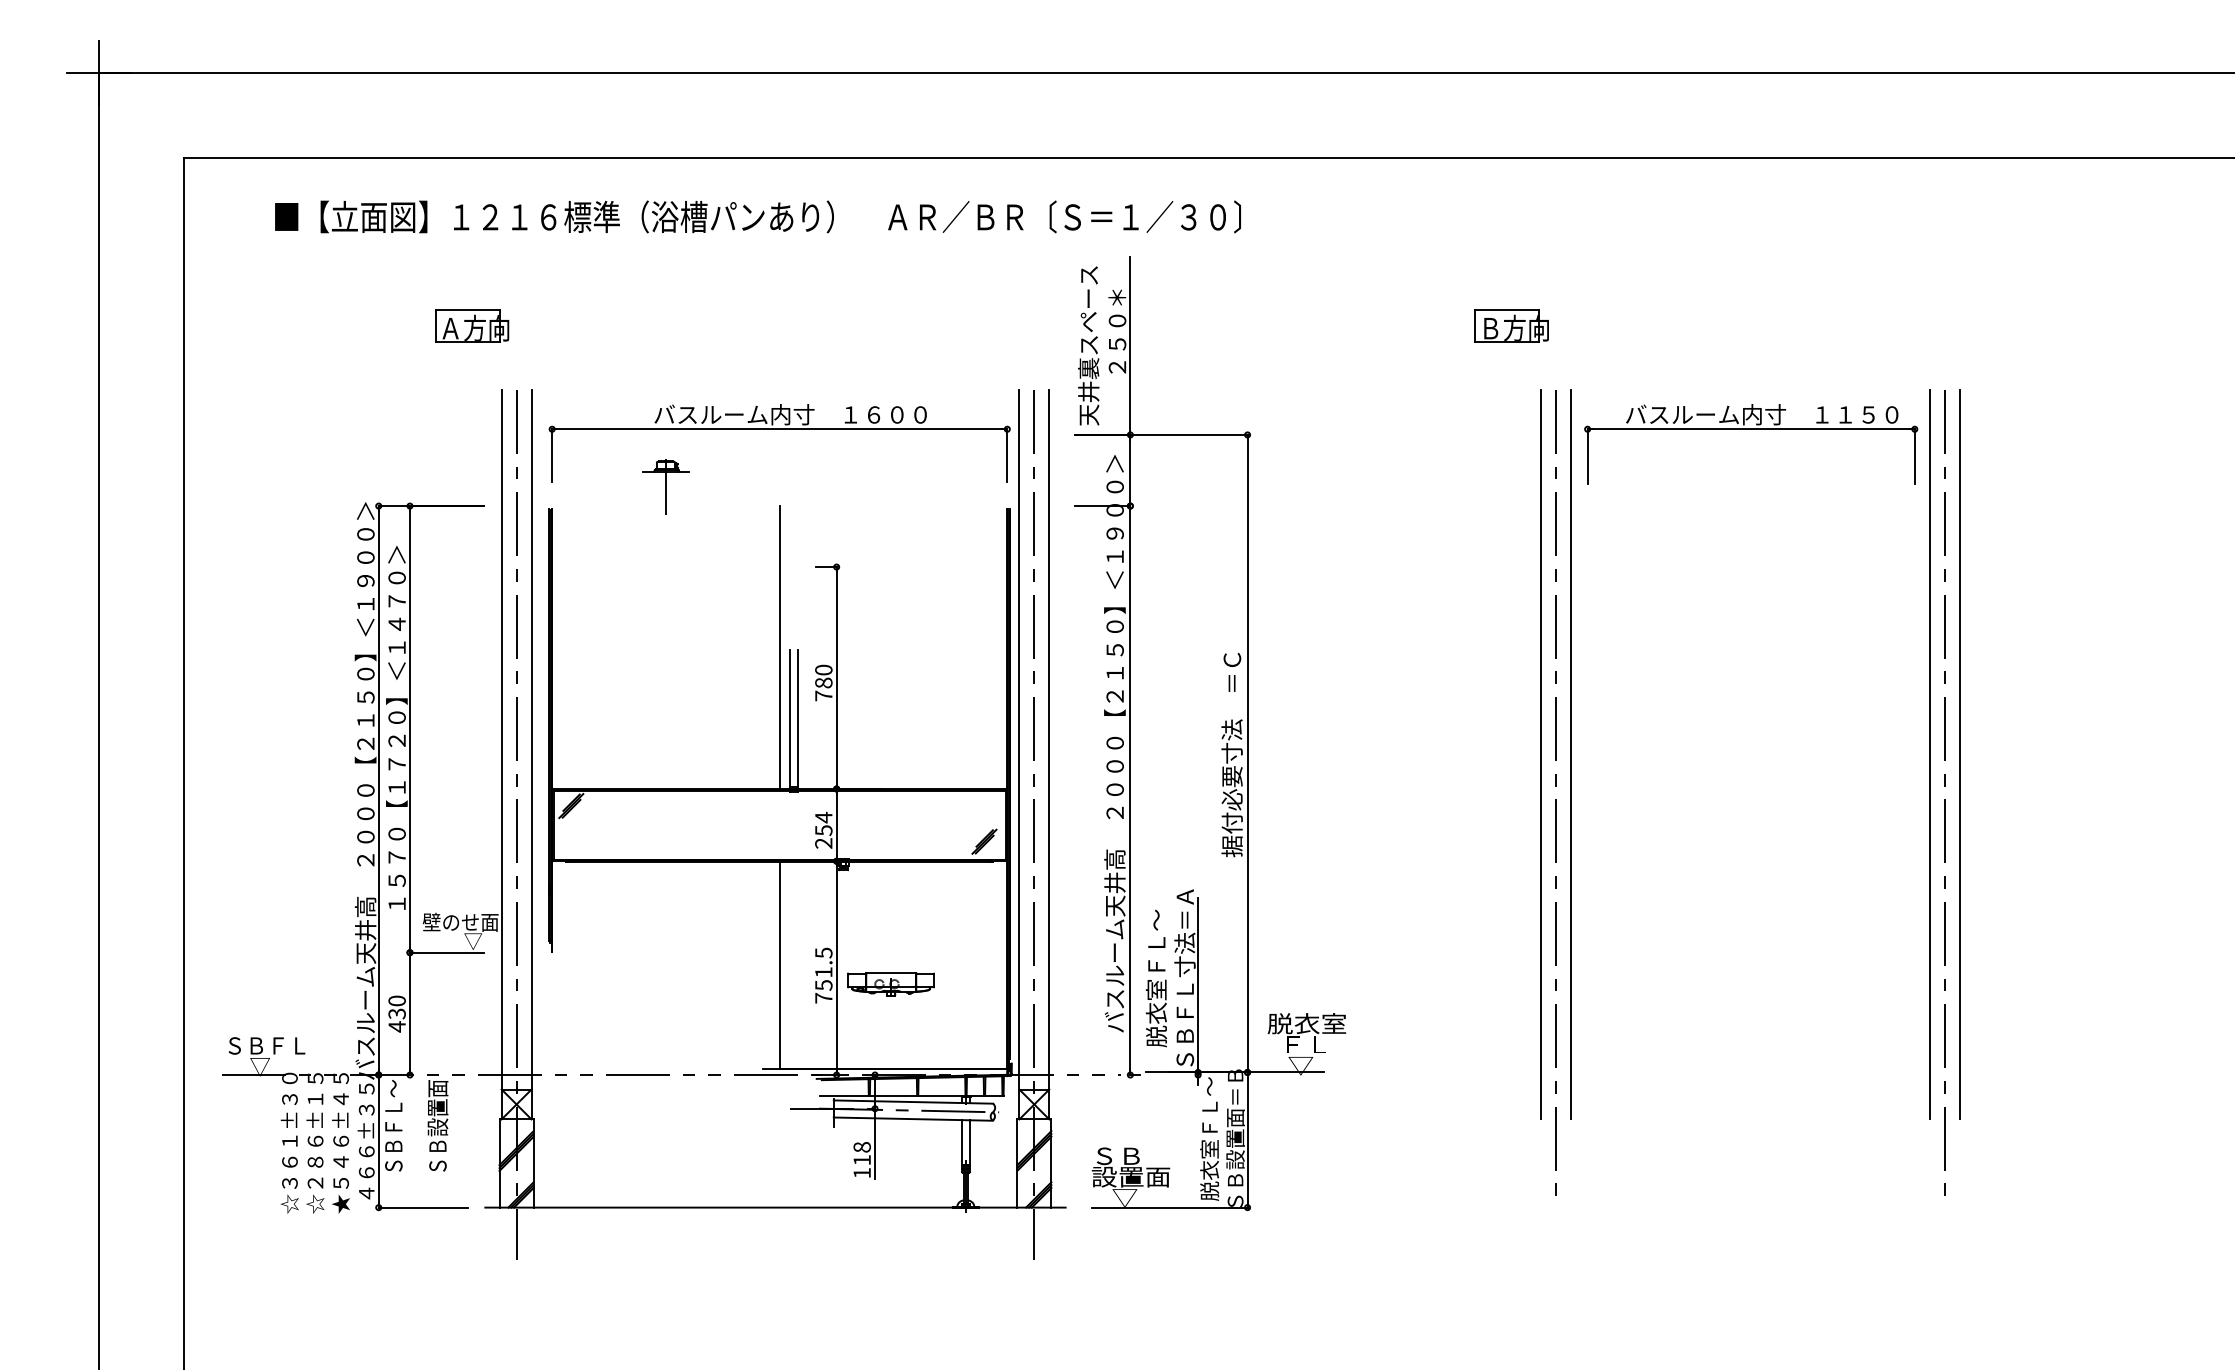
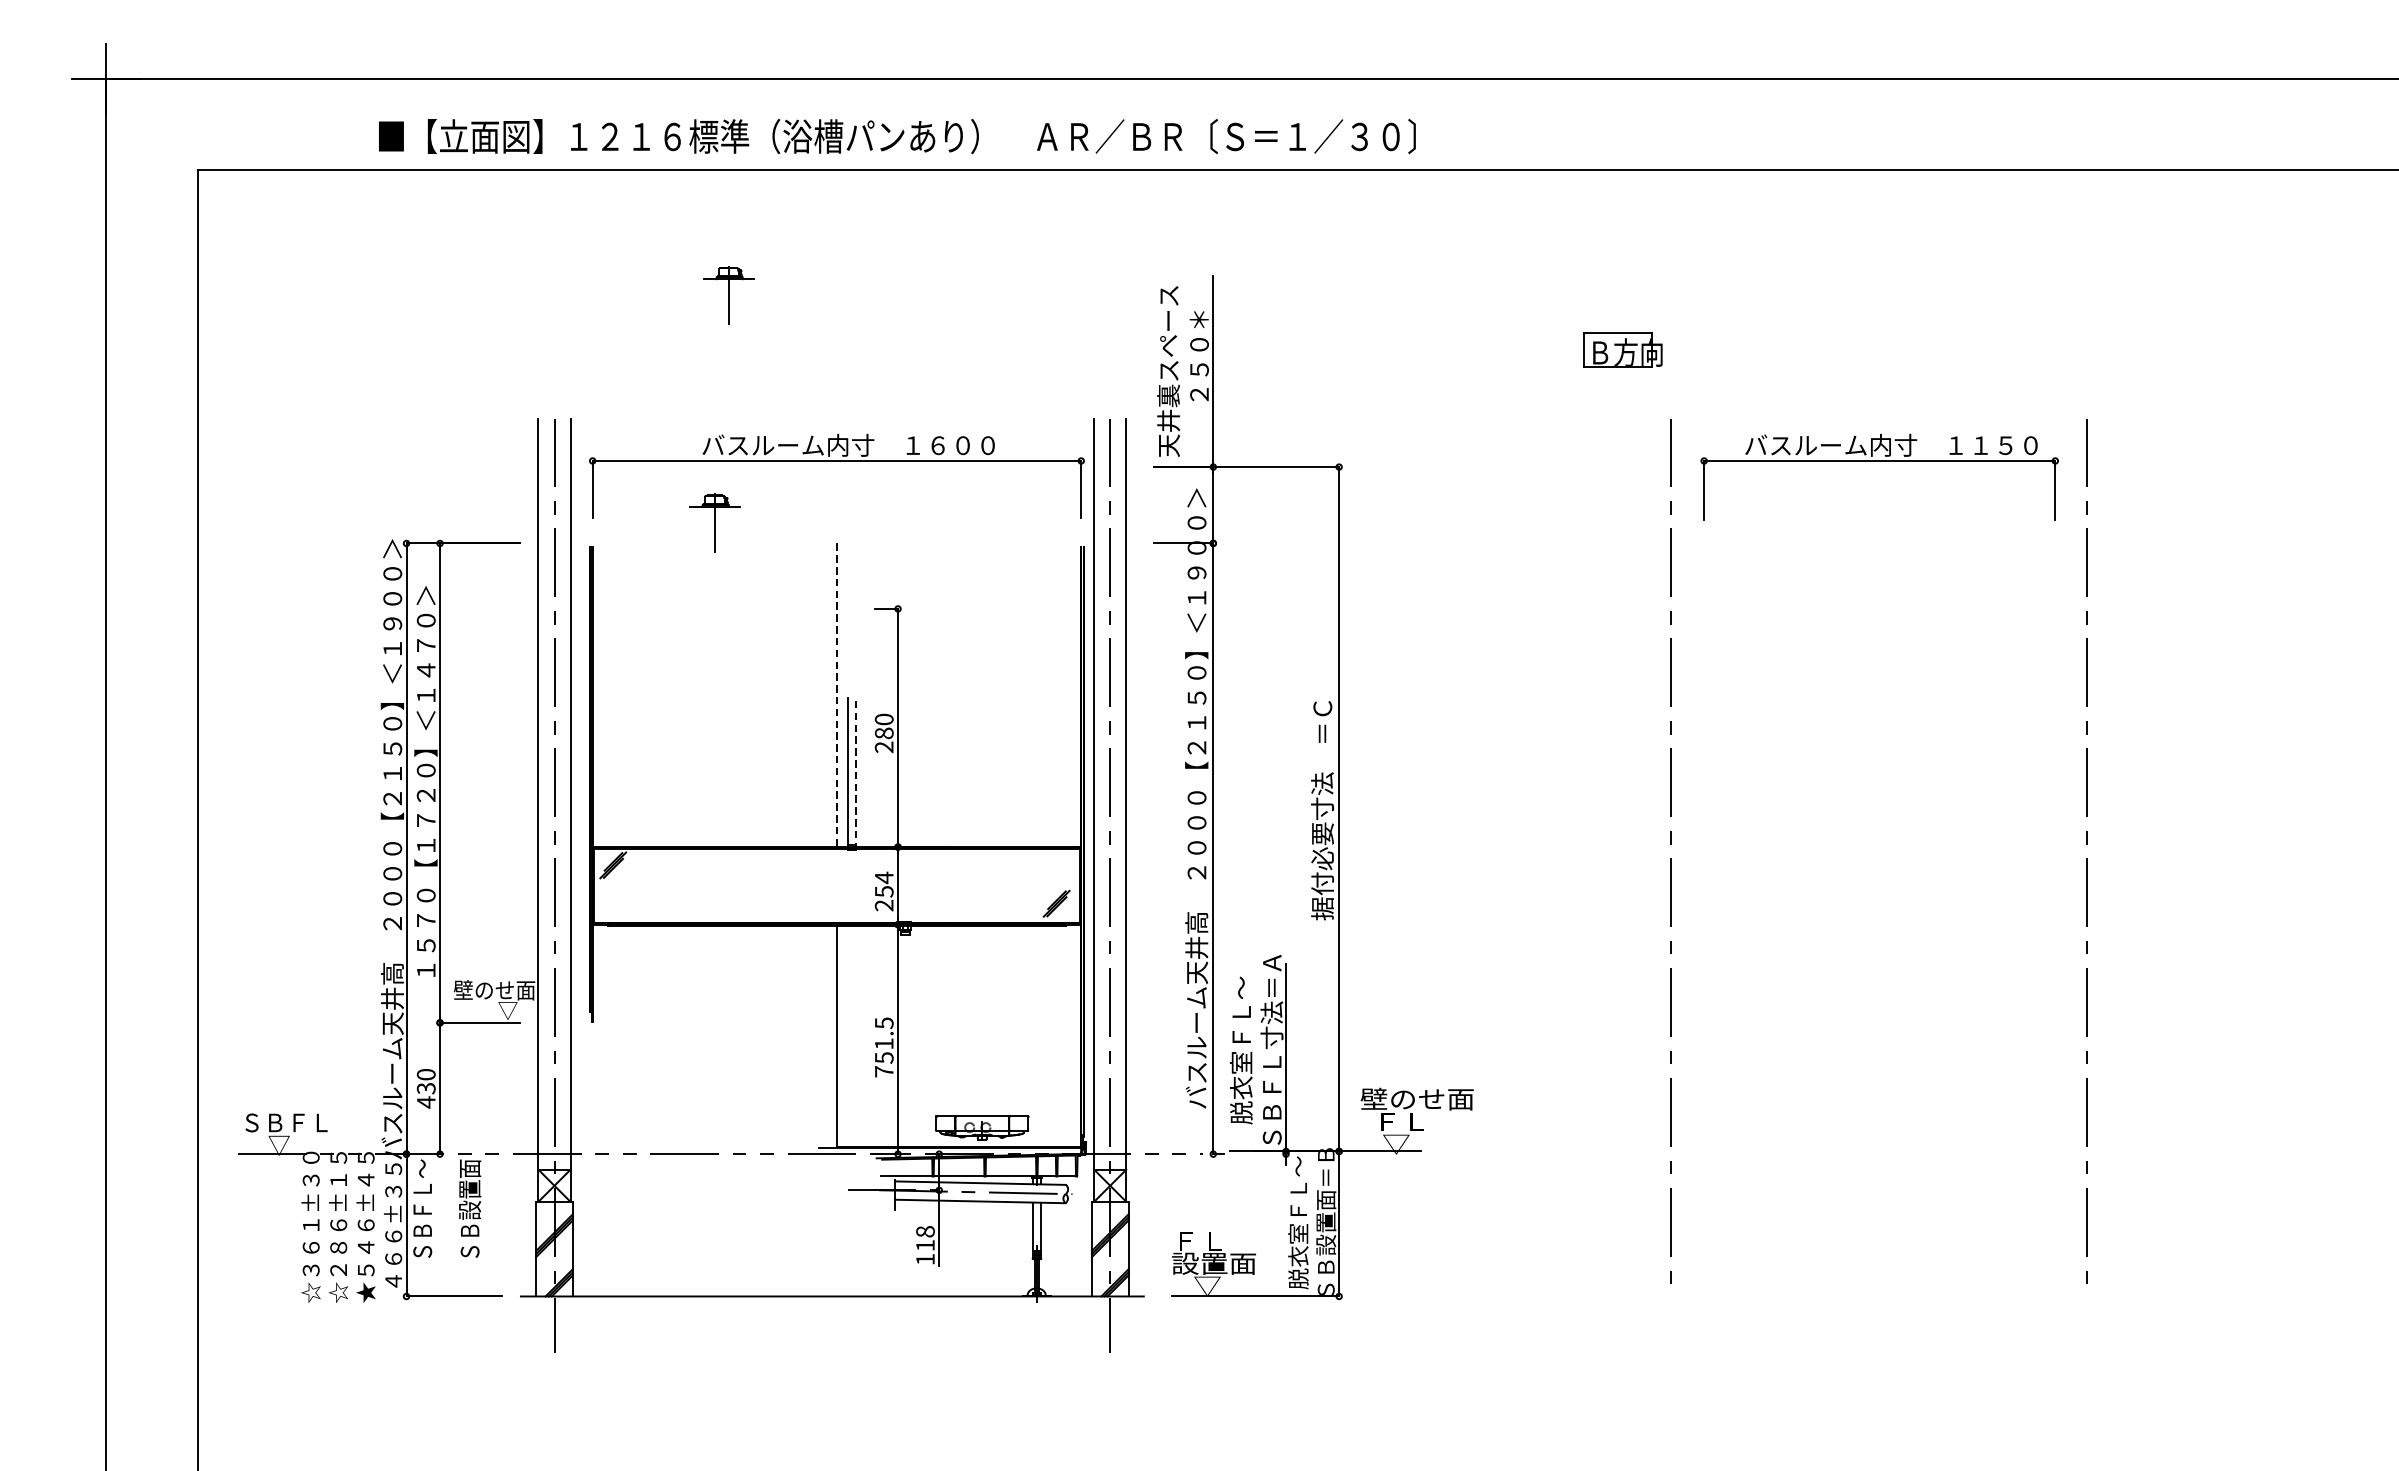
text: (757, 216) -> (896, 136), moved
part: (678, 274) -> (728, 294), added
part: (472, 325) -> (507, 349), removed
line: (779, 648) -> (836, 696), solid -> dashed
text: (823, 695) -> (883, 746), 780 -> 280
line: (797, 720) -> (856, 773), solid -> dashed
line: (1541, 754) -> (1654, 810), removed
line: (1571, 754) -> (1686, 810), removed
line: (1929, 754) -> (2071, 810), removed
line: (1959, 754) -> (2103, 810), removed
part: (890, 984) -> (981, 1127), moved
text: (1319, 1023) -> (1416, 1098), 脱衣室 -> 壁のせ面
text: (1117, 1156) -> (1199, 1241), ＳＢ -> ＦＬ

